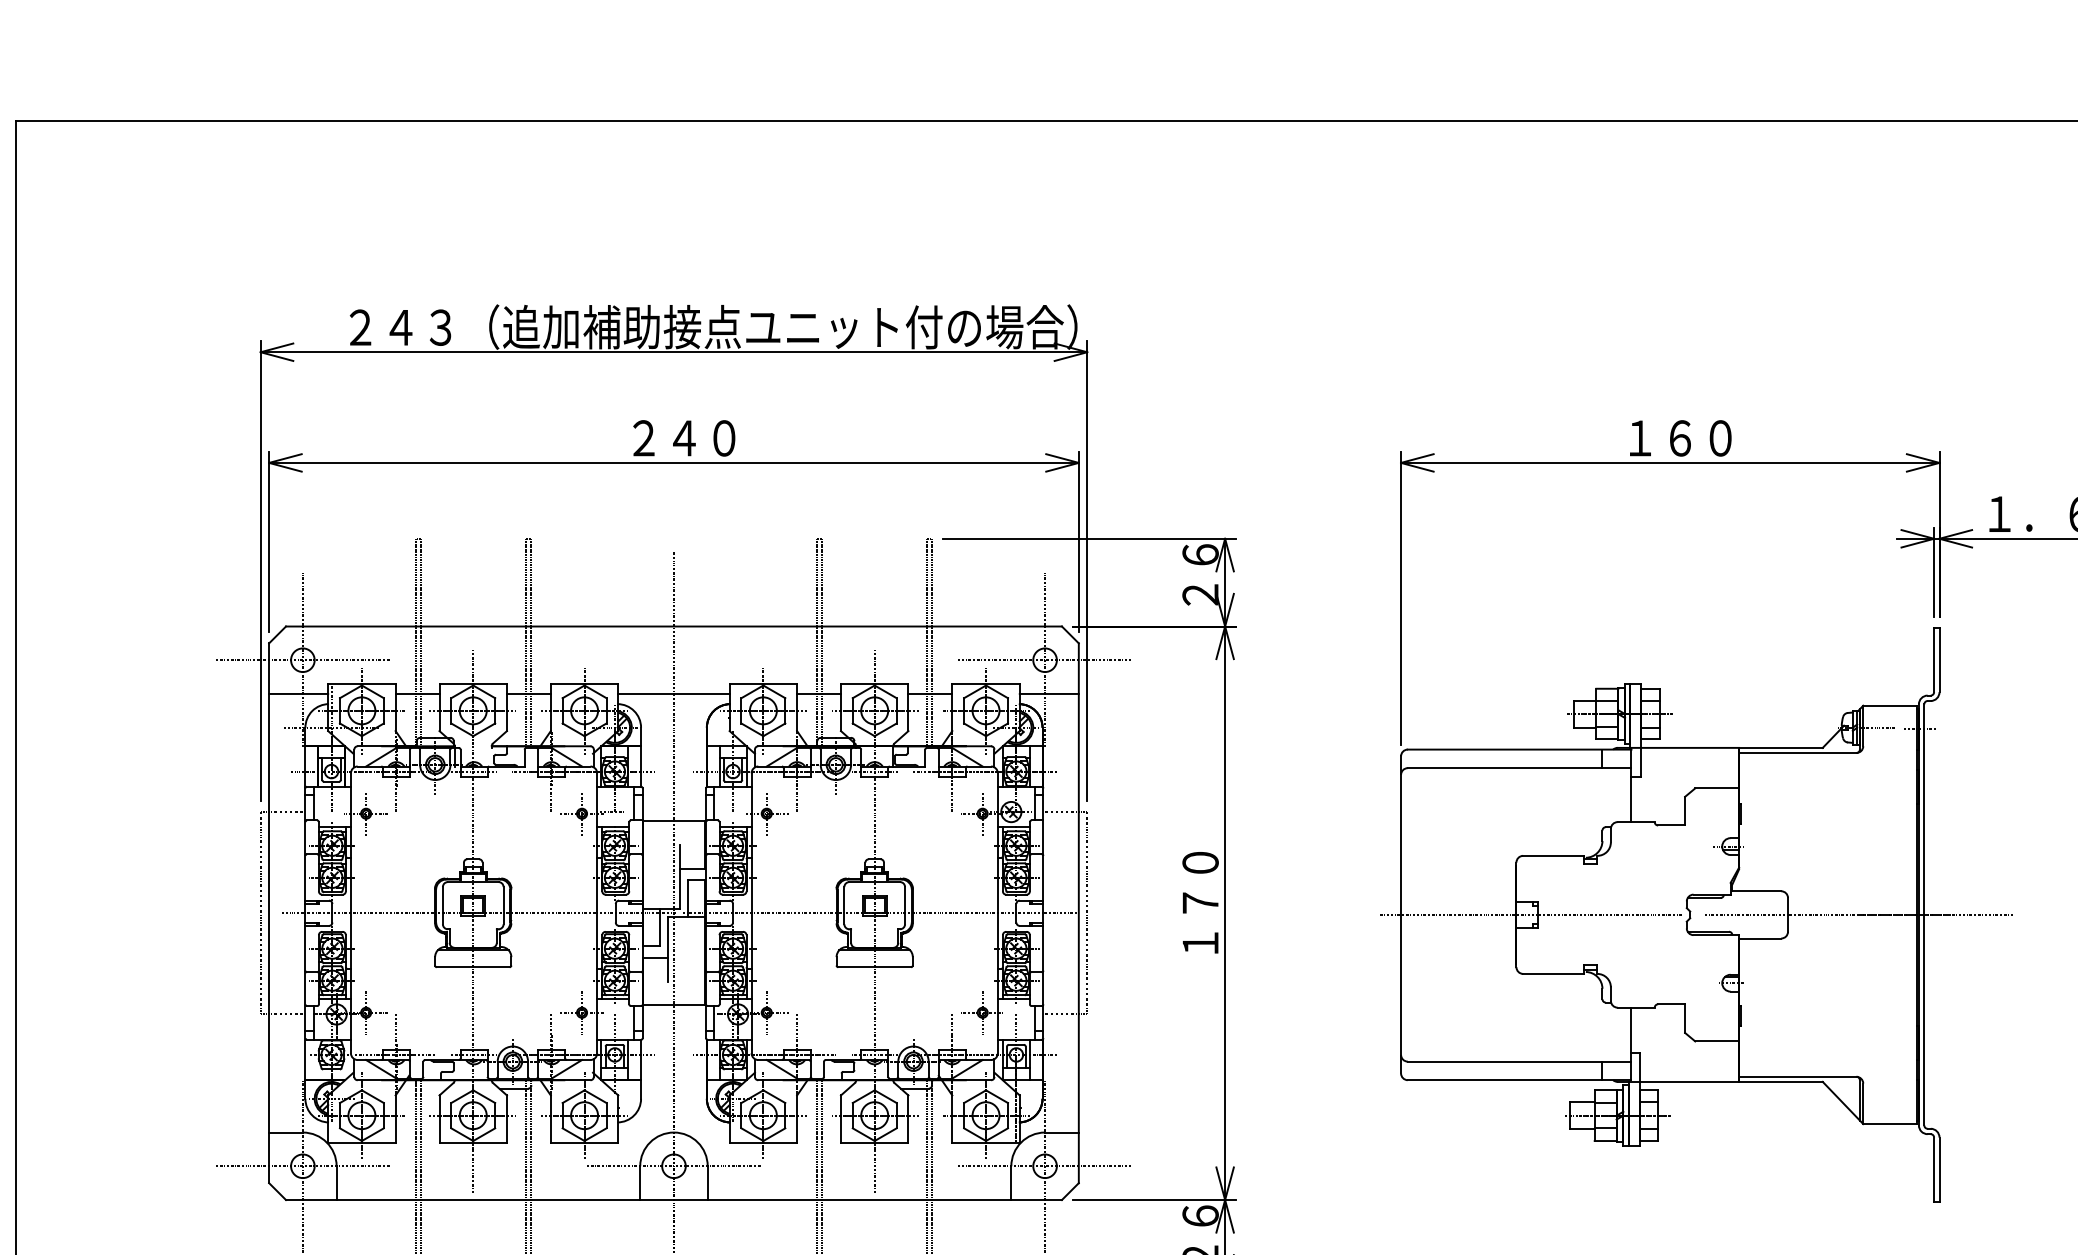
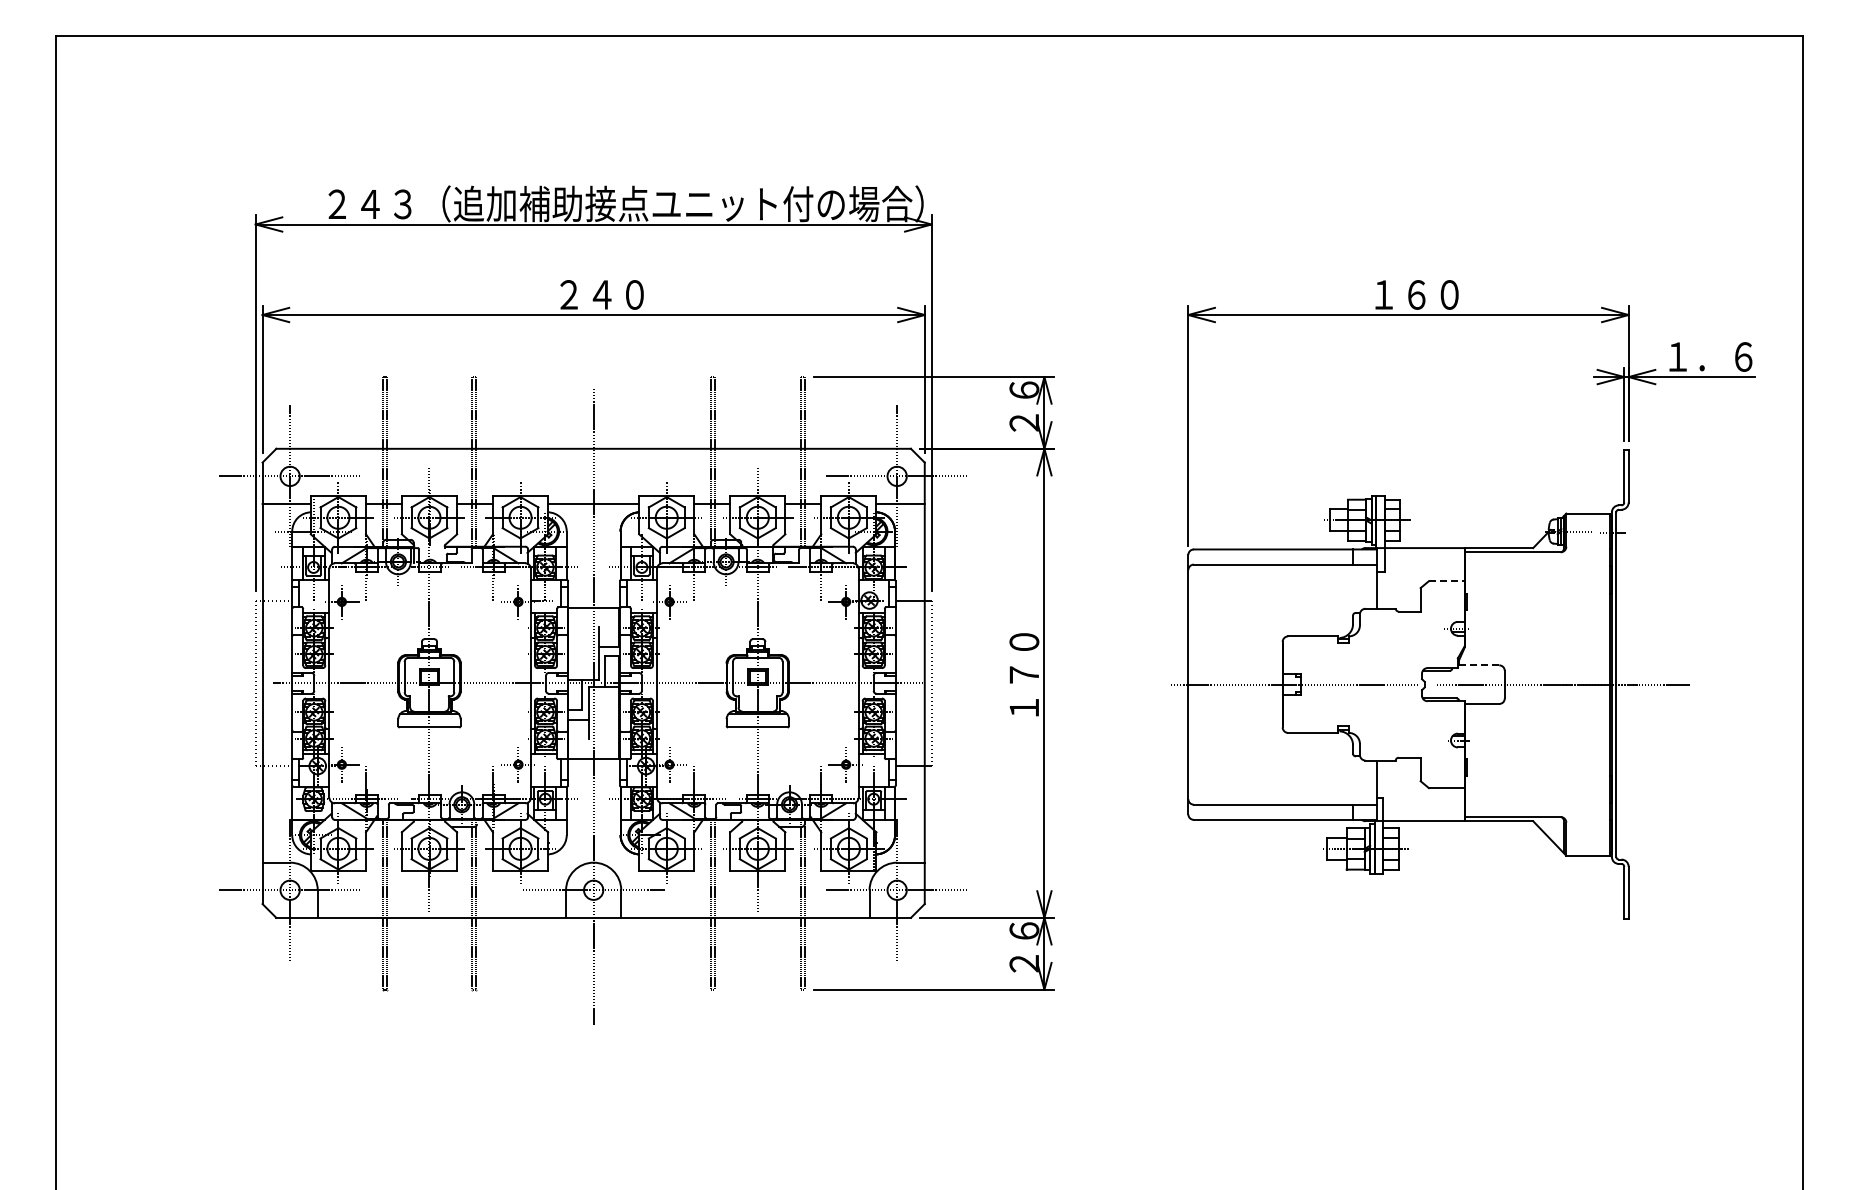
line: (1716, 788) -> (1446, 581), solid -> dashed
line: (1757, 891) -> (1479, 665), solid -> dashed

